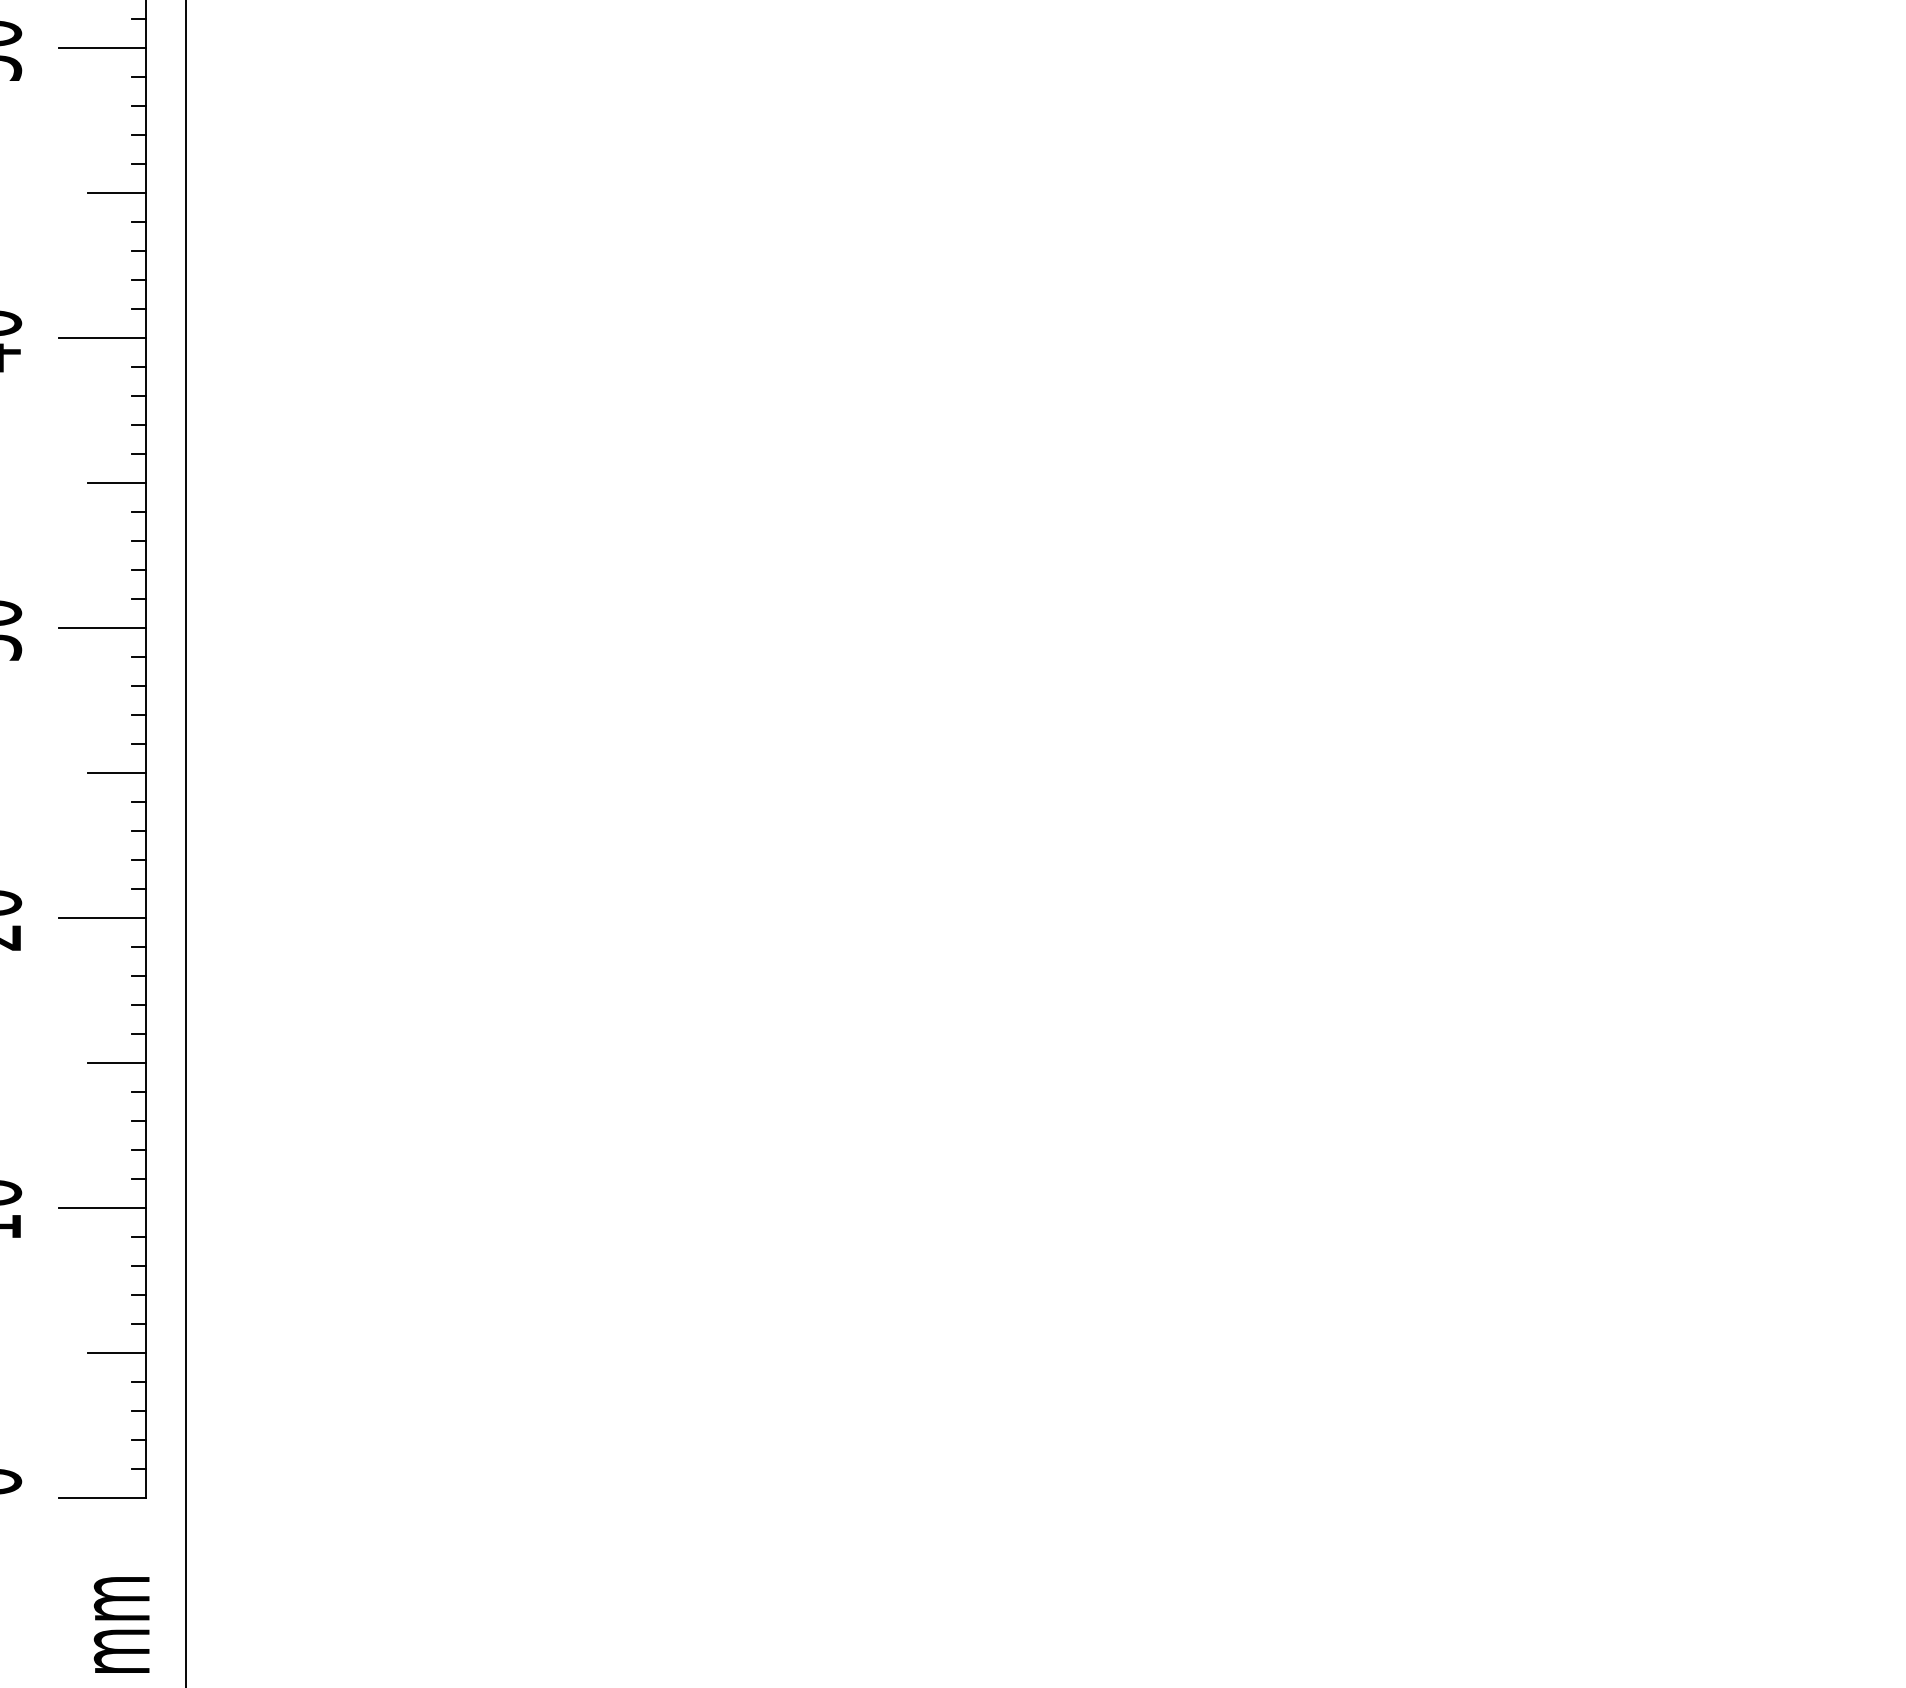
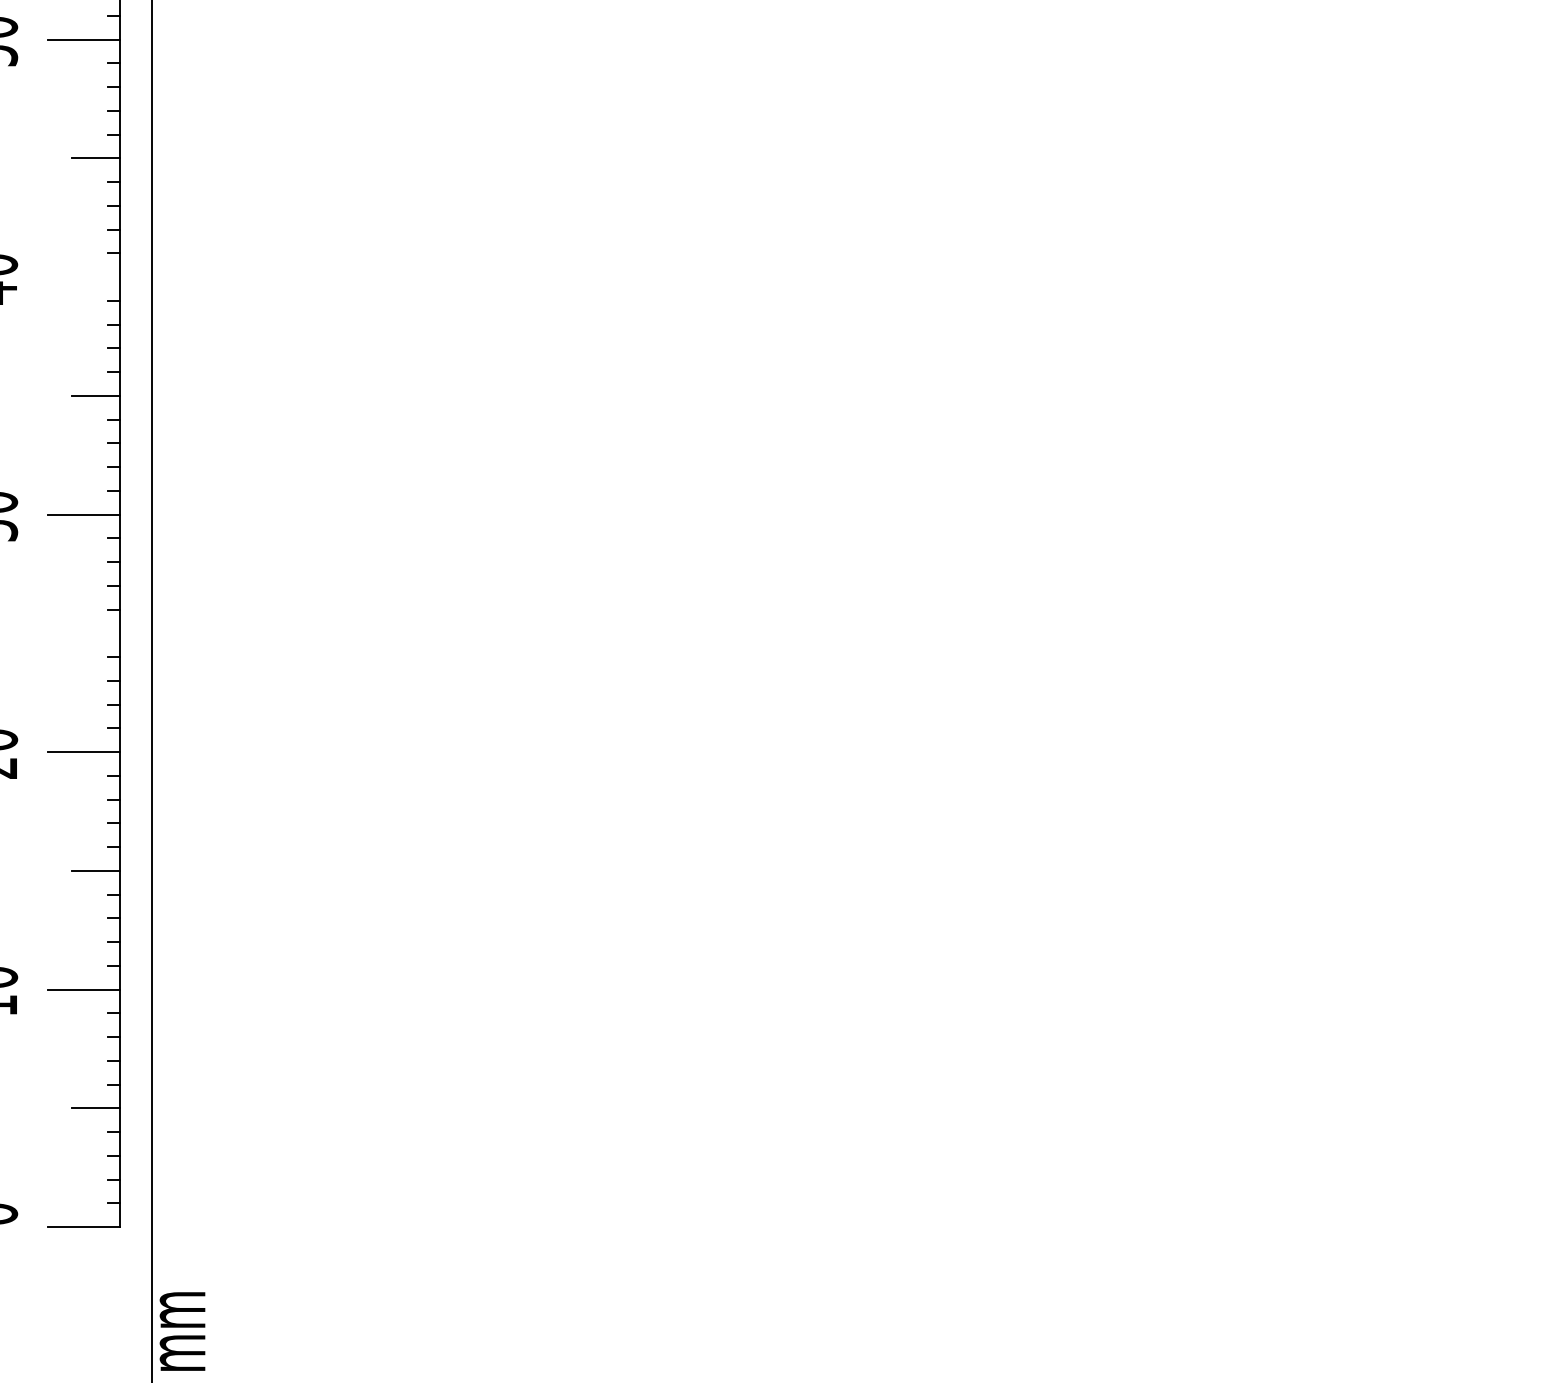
line: (102, 338) -> (84, 277), removed
line: (117, 773) -> (96, 633), removed
text: (121, 1624) -> (182, 1331), moved

